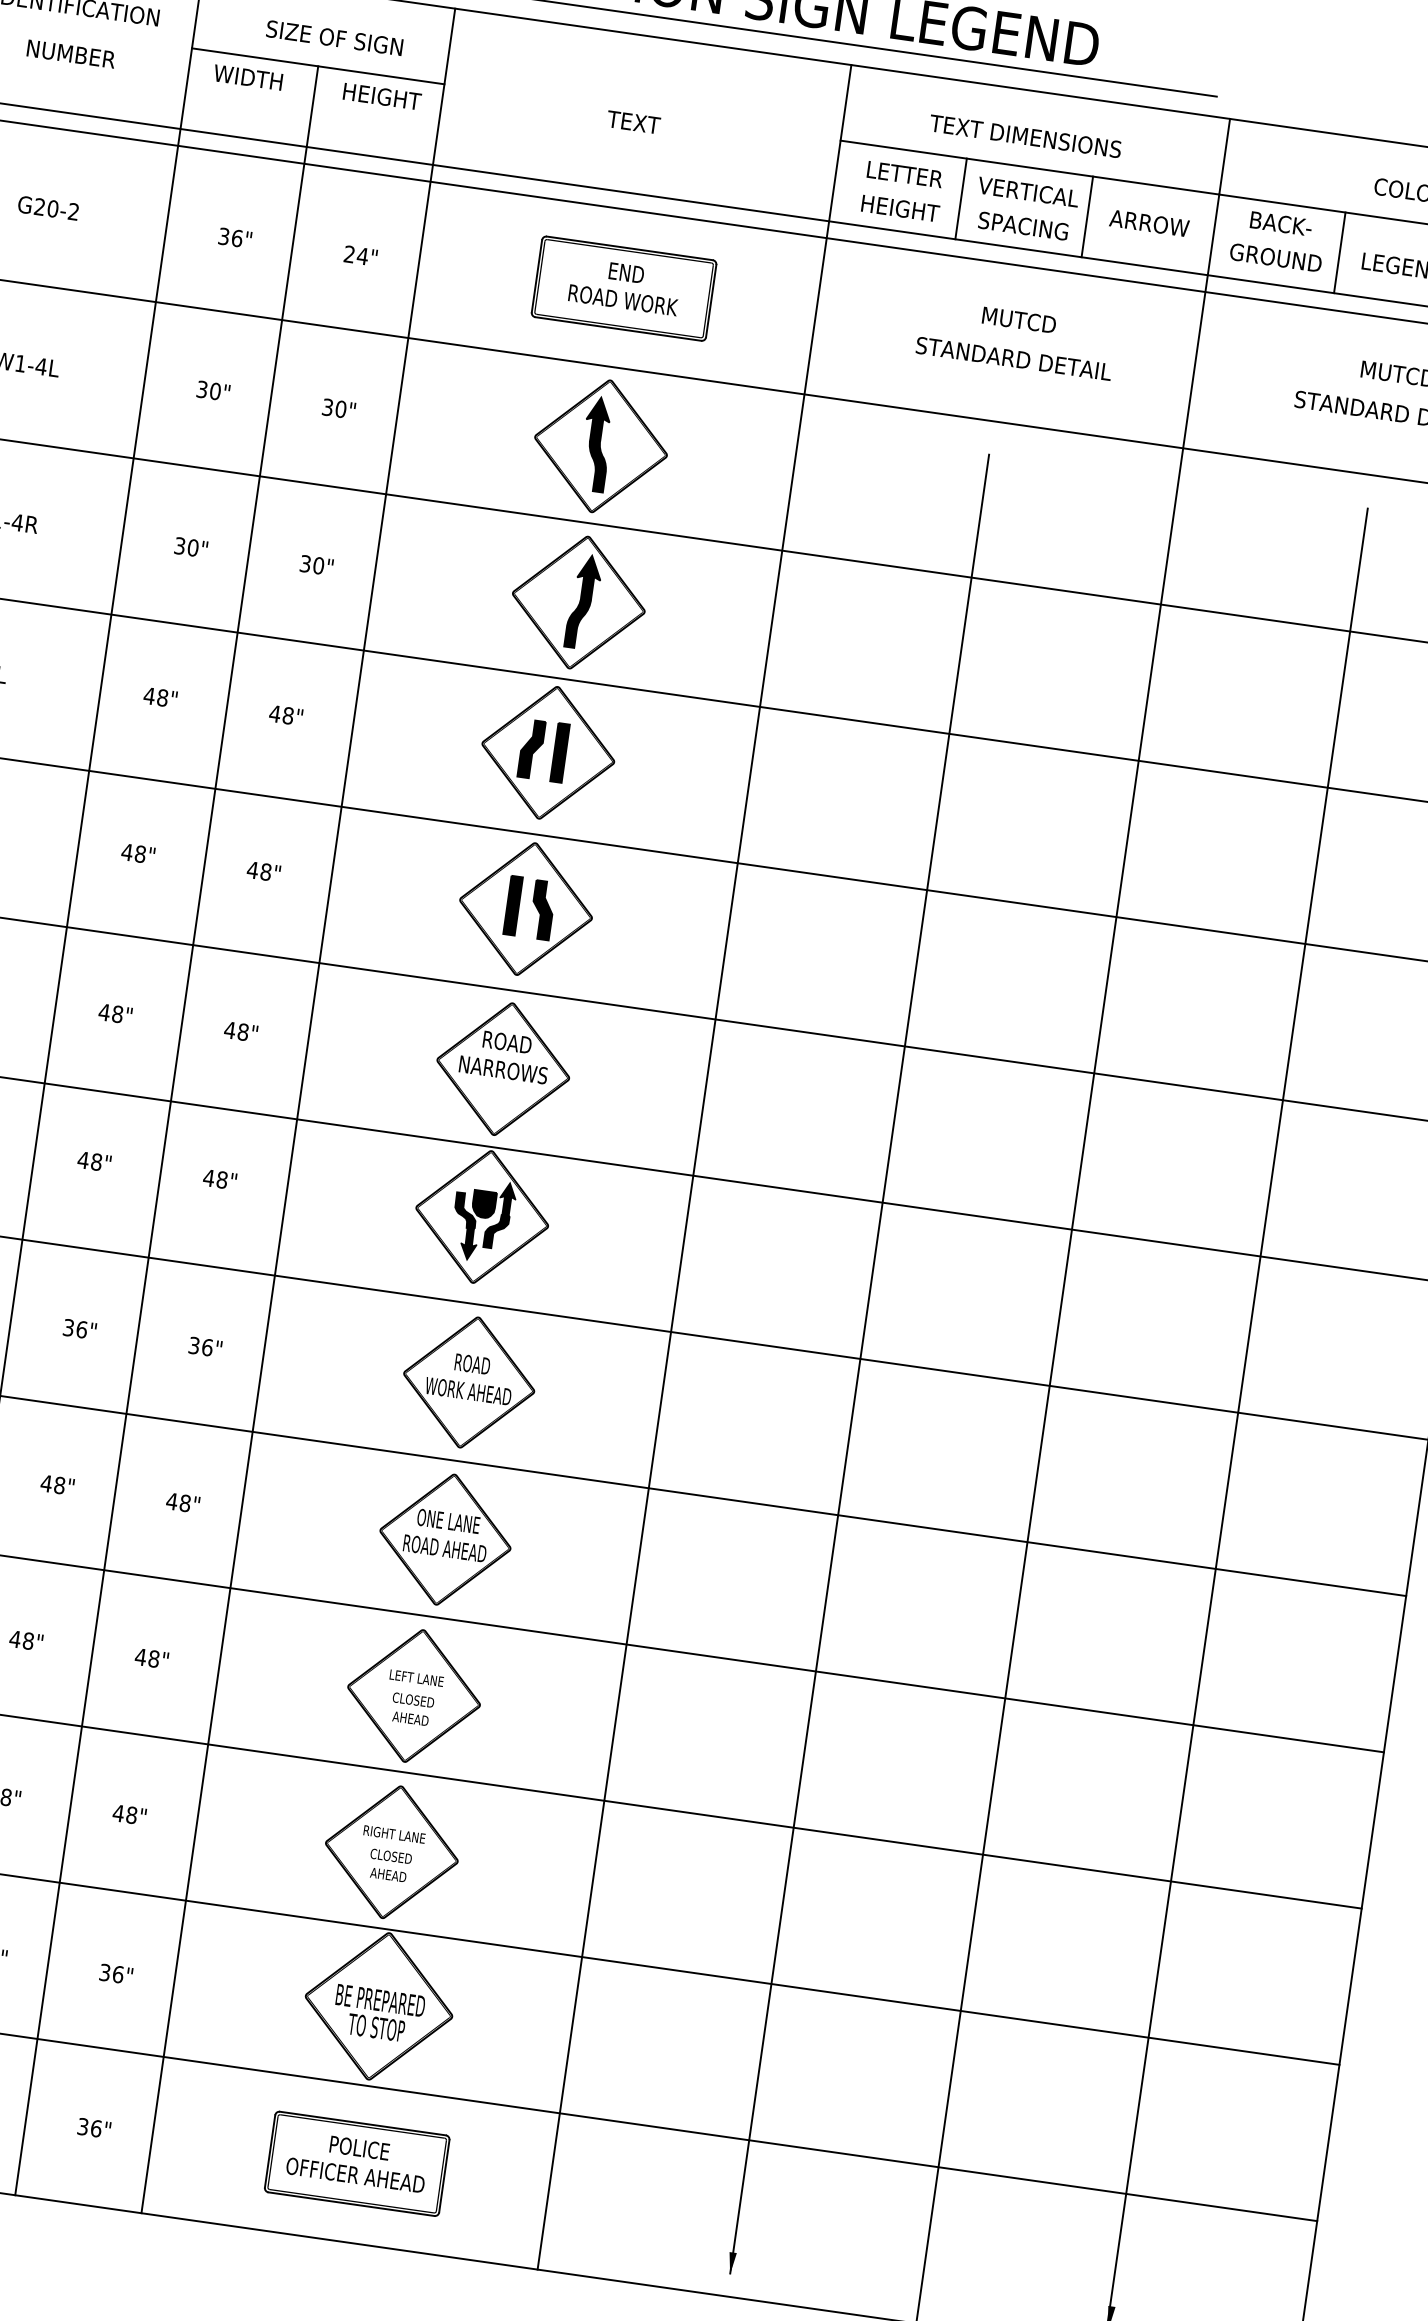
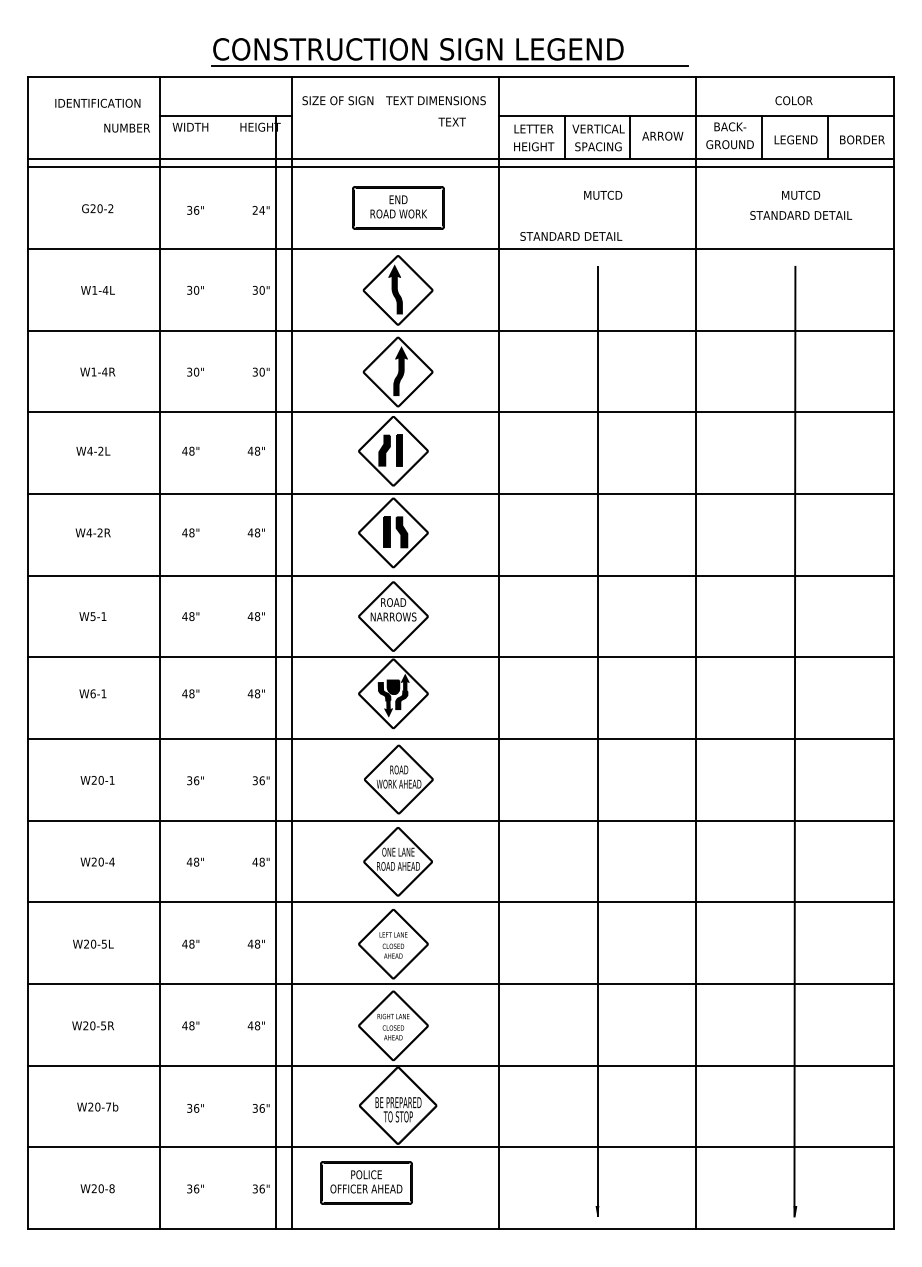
text: (333, 37) -> (337, 100), moved
text: (70, 52) -> (126, 127), moved
text: (632, 121) -> (451, 121), moved
text: (1024, 135) -> (435, 100), moved
text: (1014, 358) -> (571, 236), moved
line: (166, 1130) -> (275, 672), moved
part: (357, 2162) -> (366, 1182), moved

